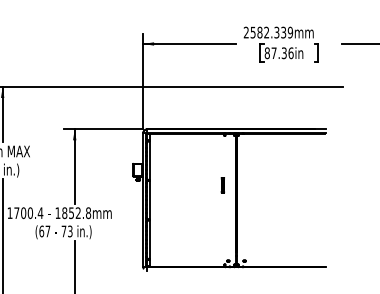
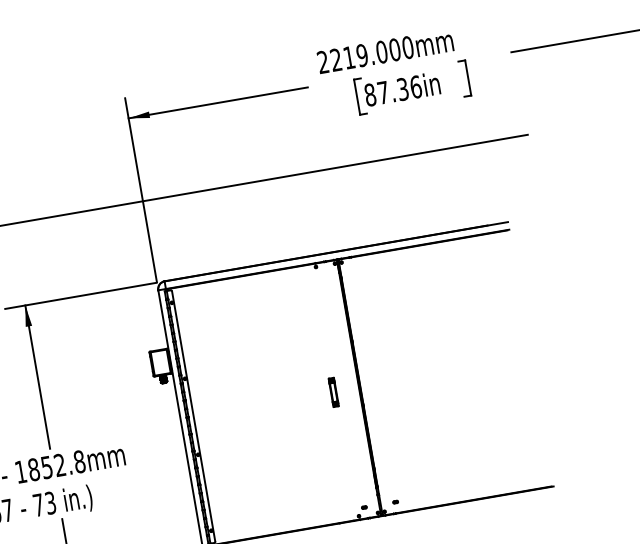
text: (271, 32) -> (371, 53), 2582.339mm -> 2219.000mm
part: (222, 185) -> (333, 392), moved

